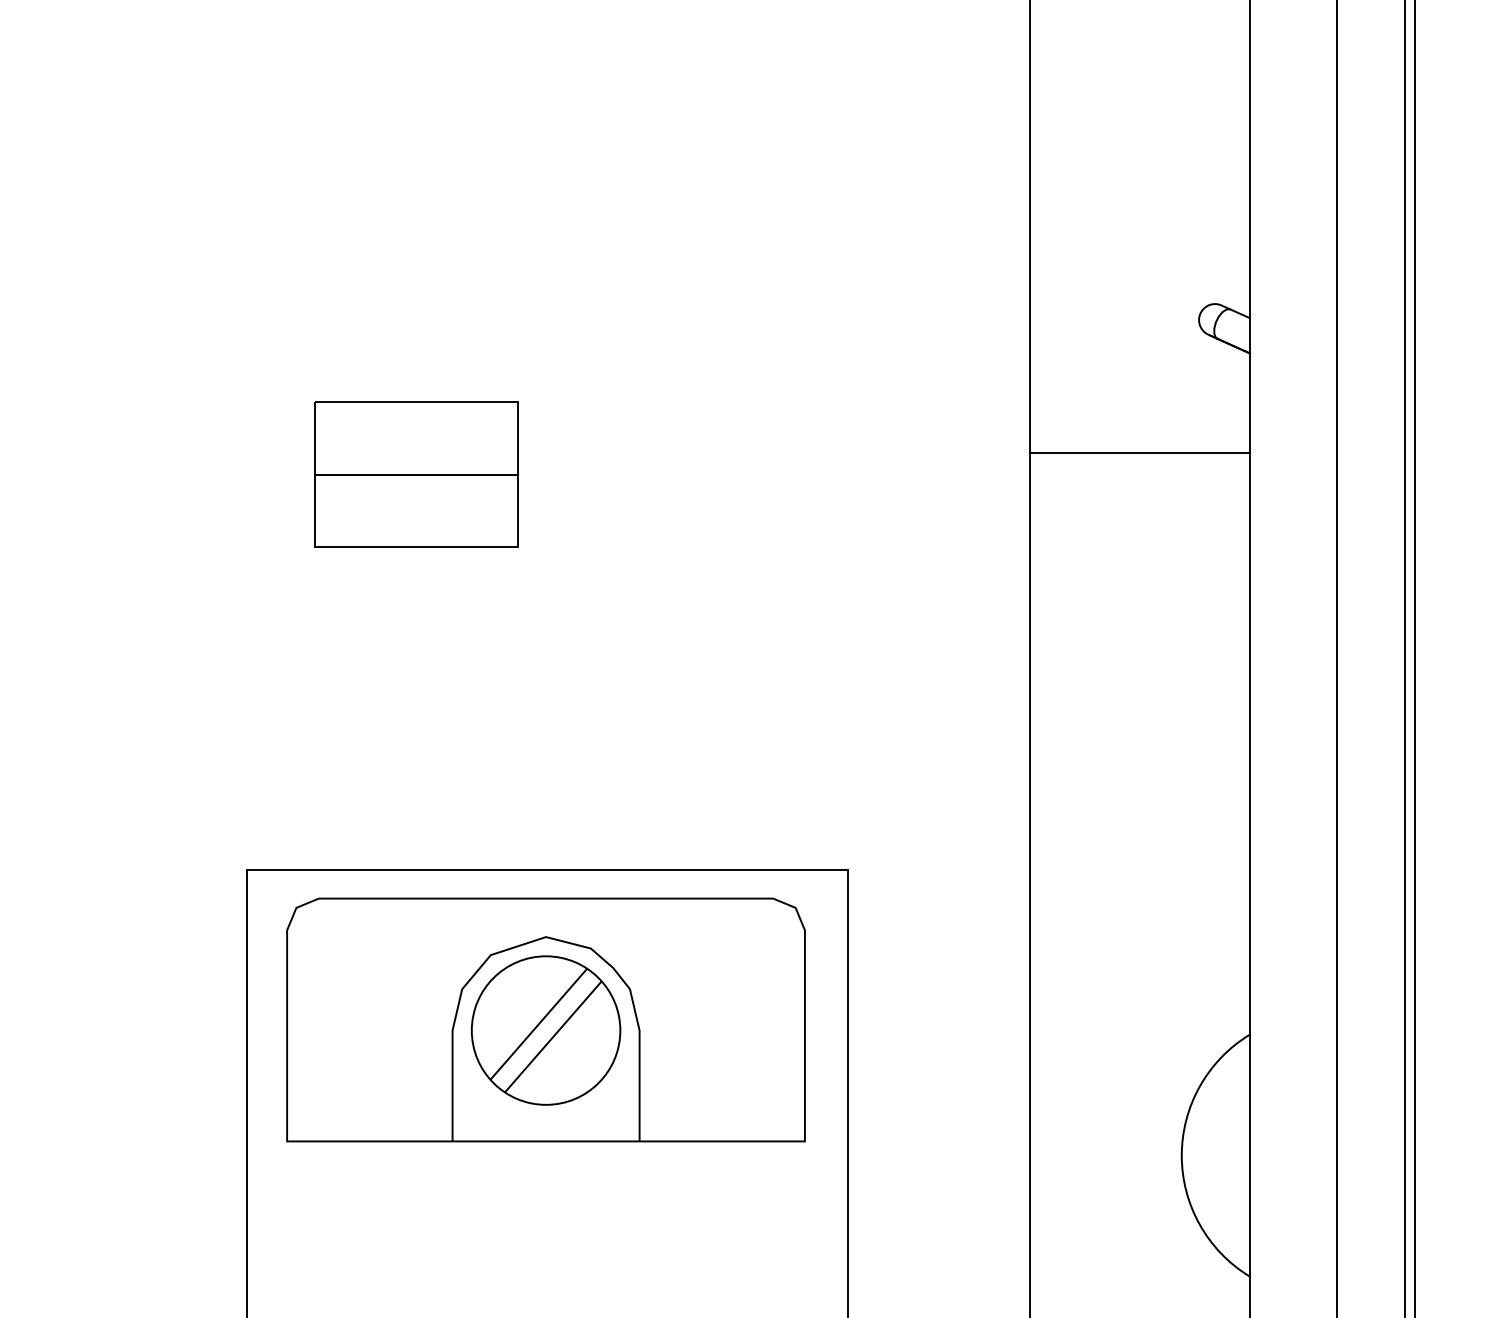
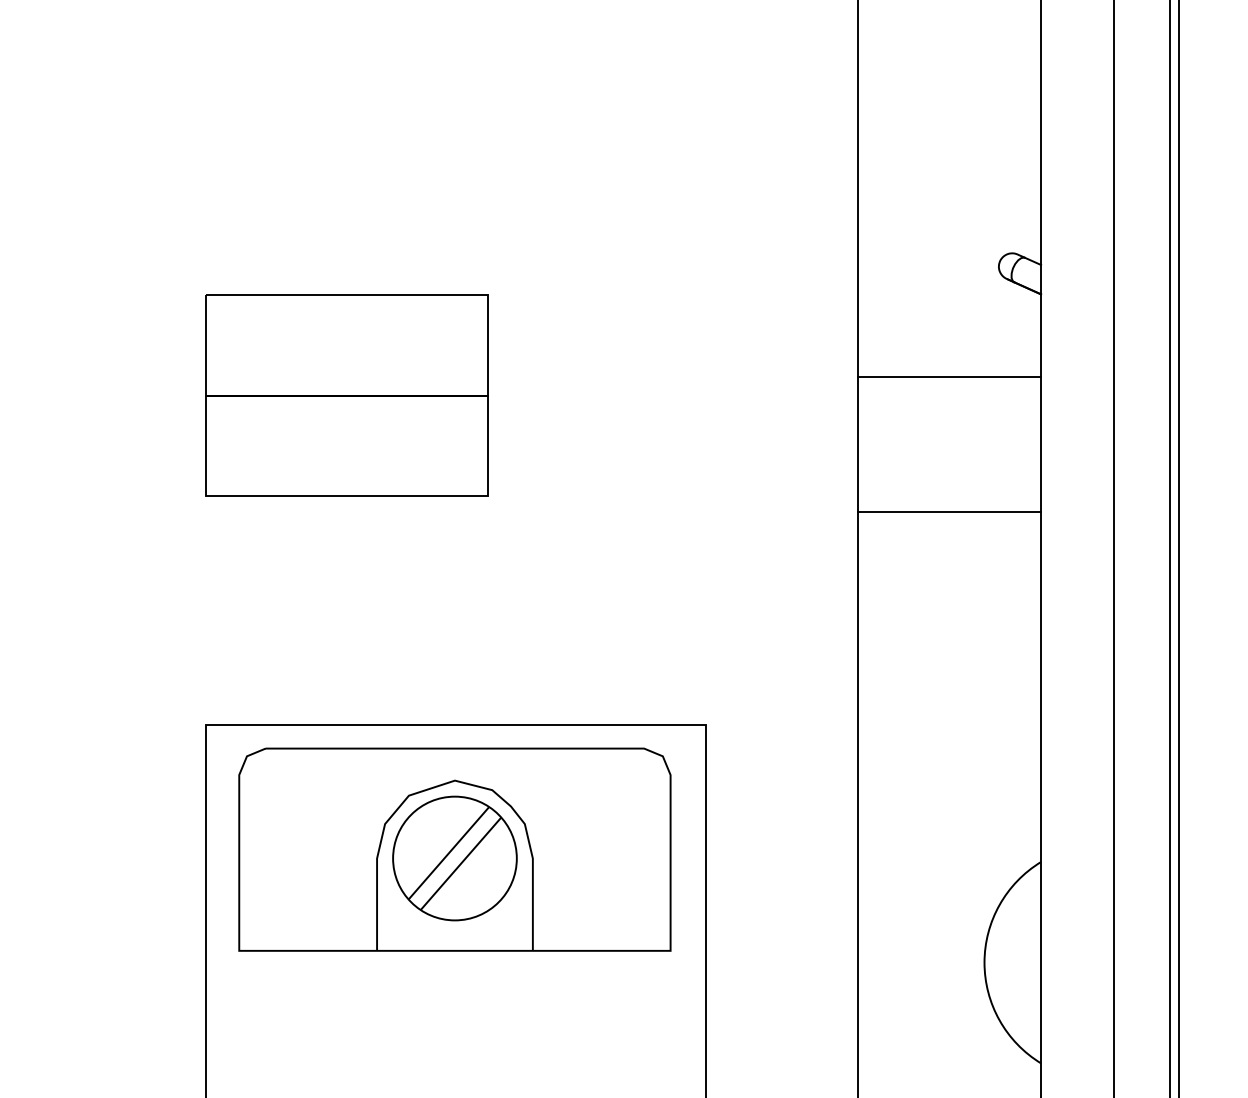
part: (416, 474) -> (347, 395), size x1.67
line: (1139, 613) -> (949, 511), added

